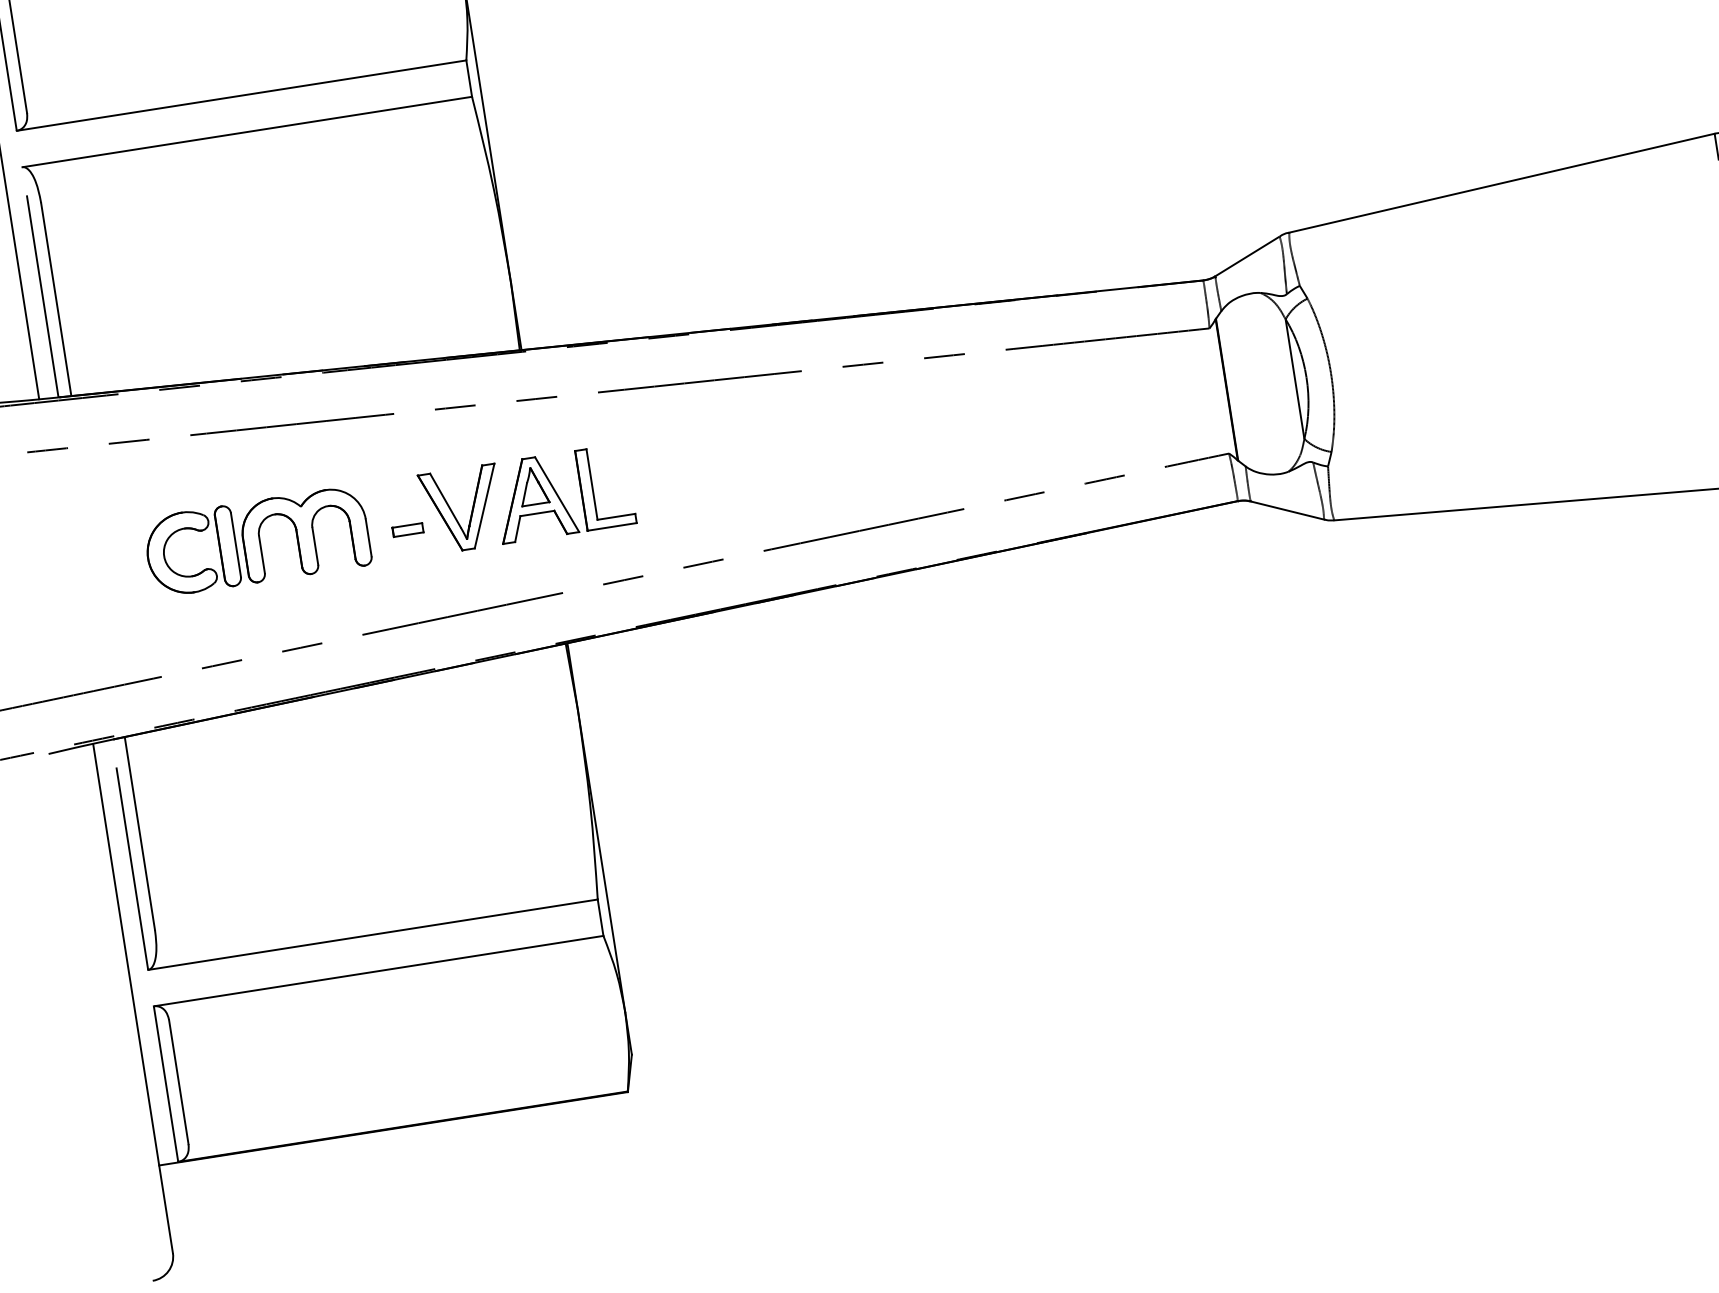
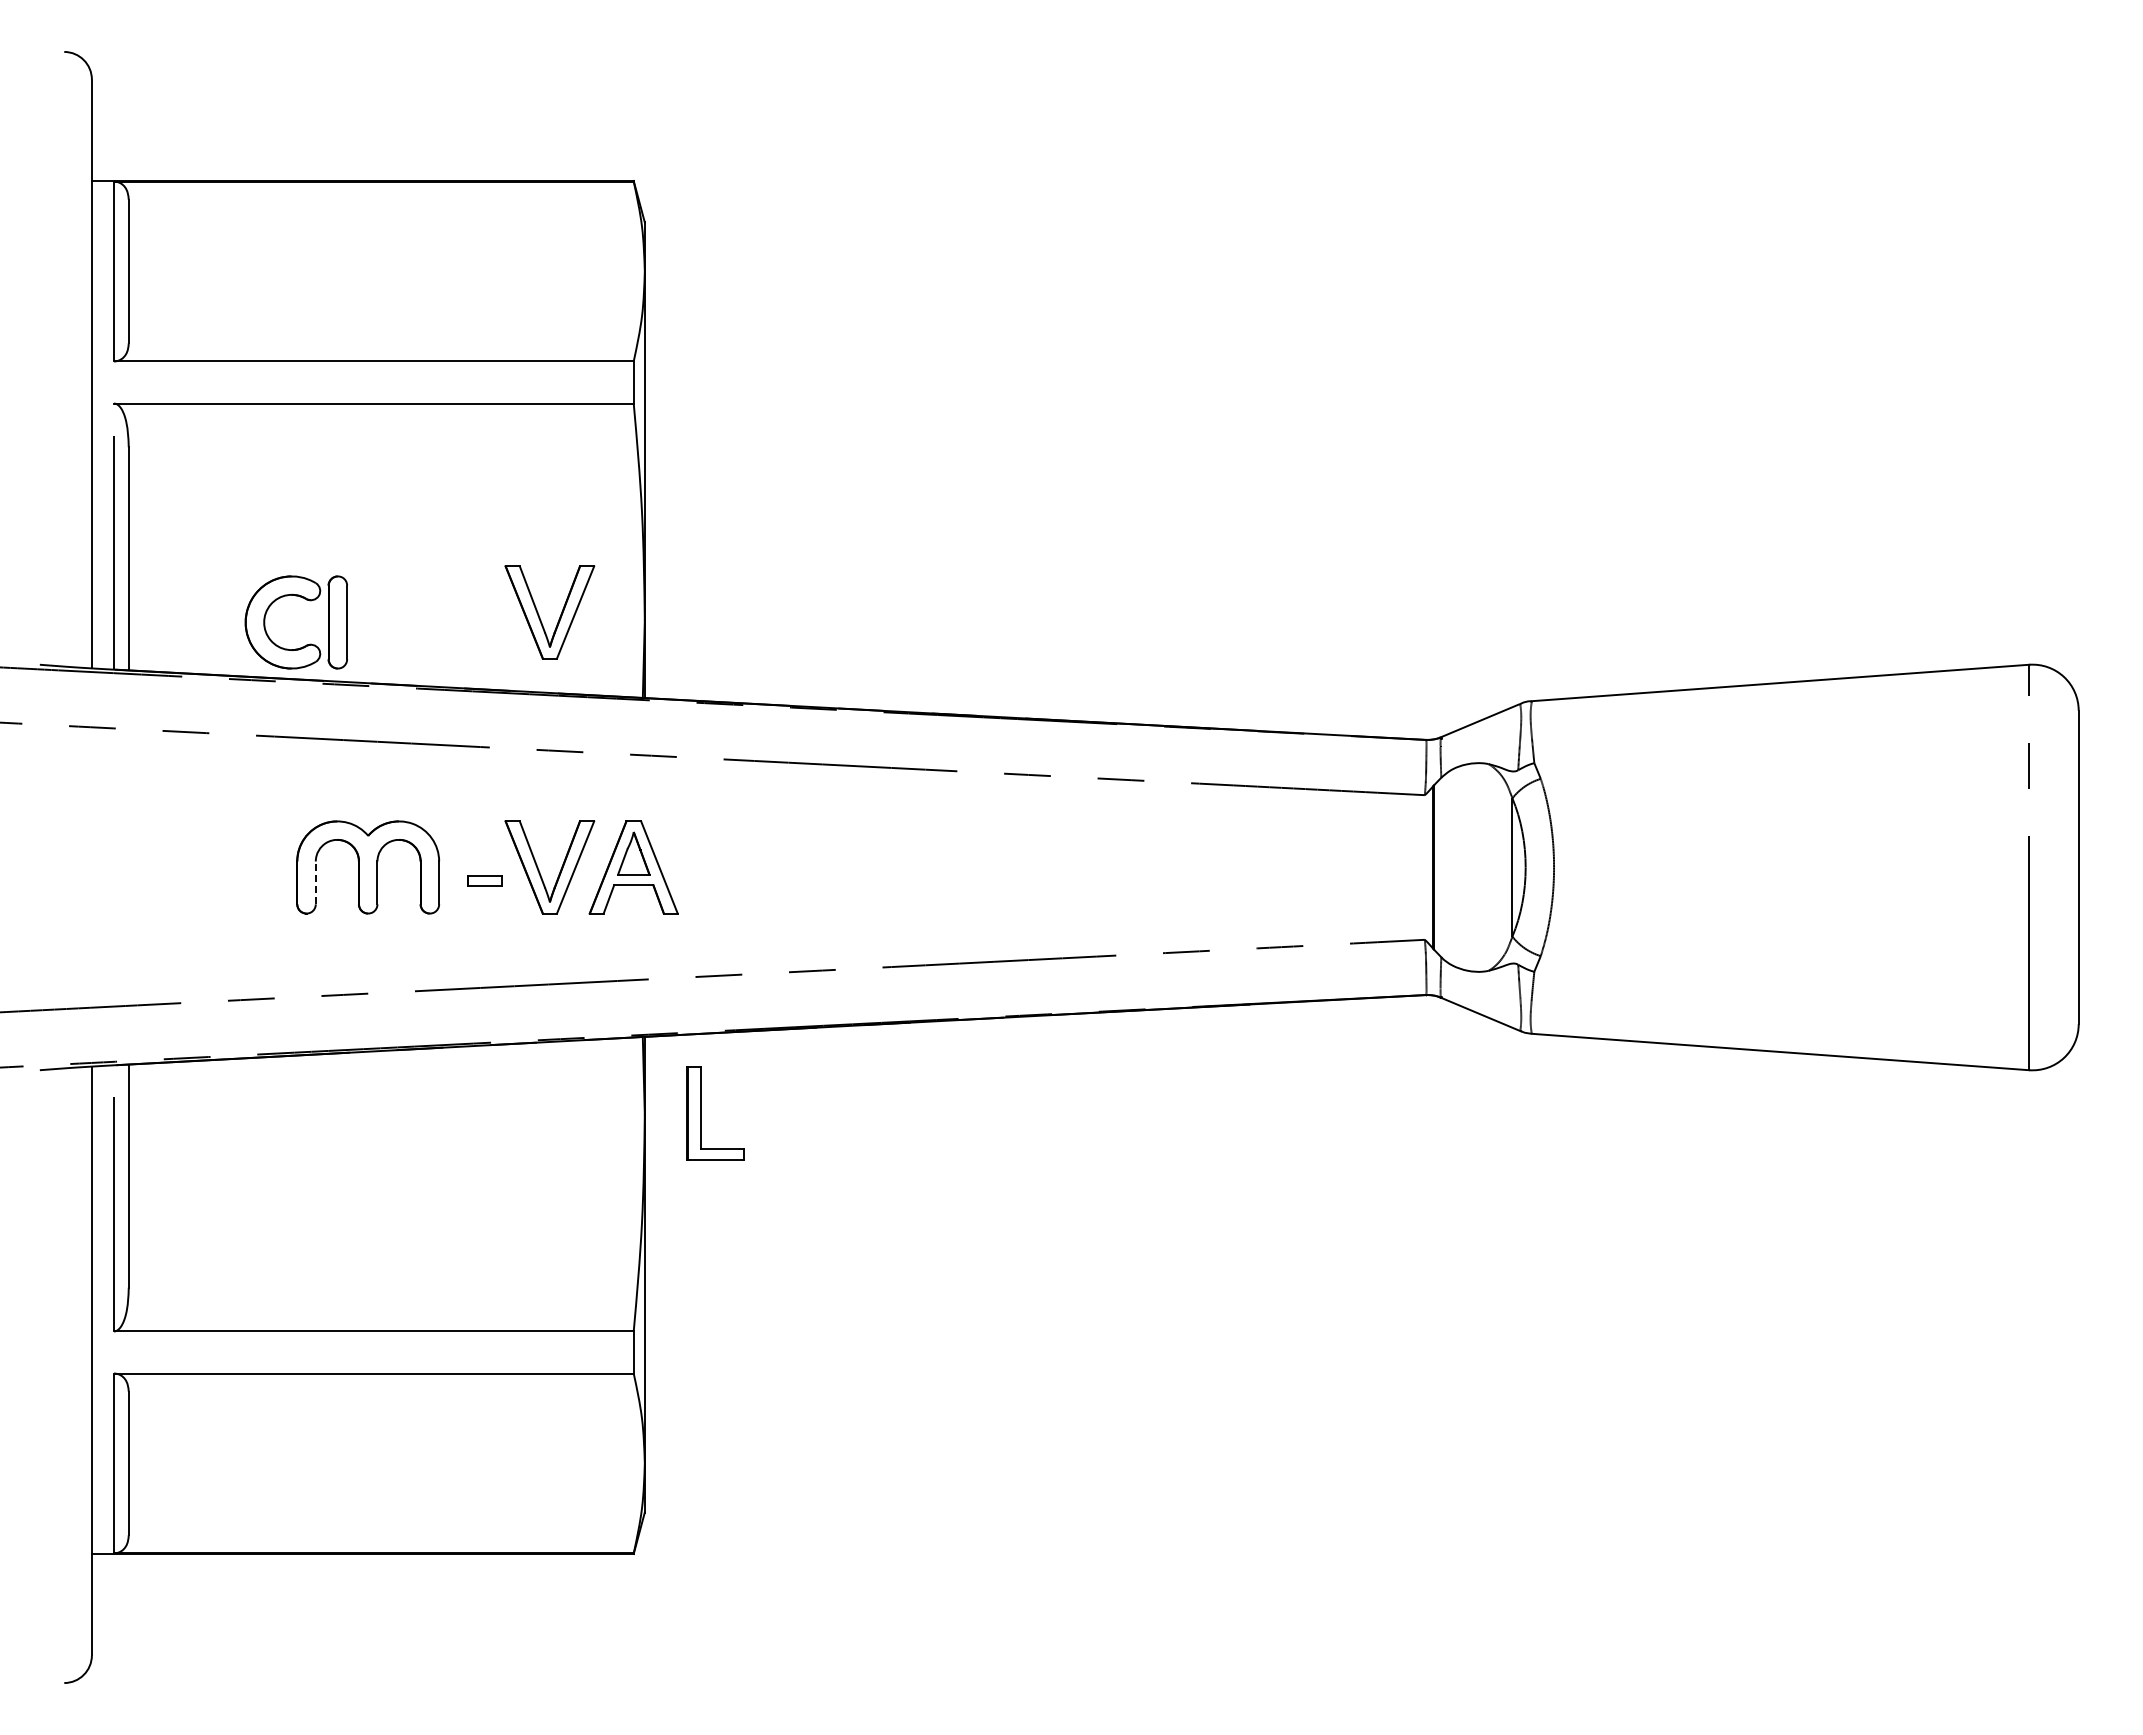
part: (419, 292) -> (539, 614), added
part: (593, 489) -> (701, 1113), moved
part: (197, 531) -> (306, 600), moved
line: (261, 554) -> (315, 882), solid -> dashed

